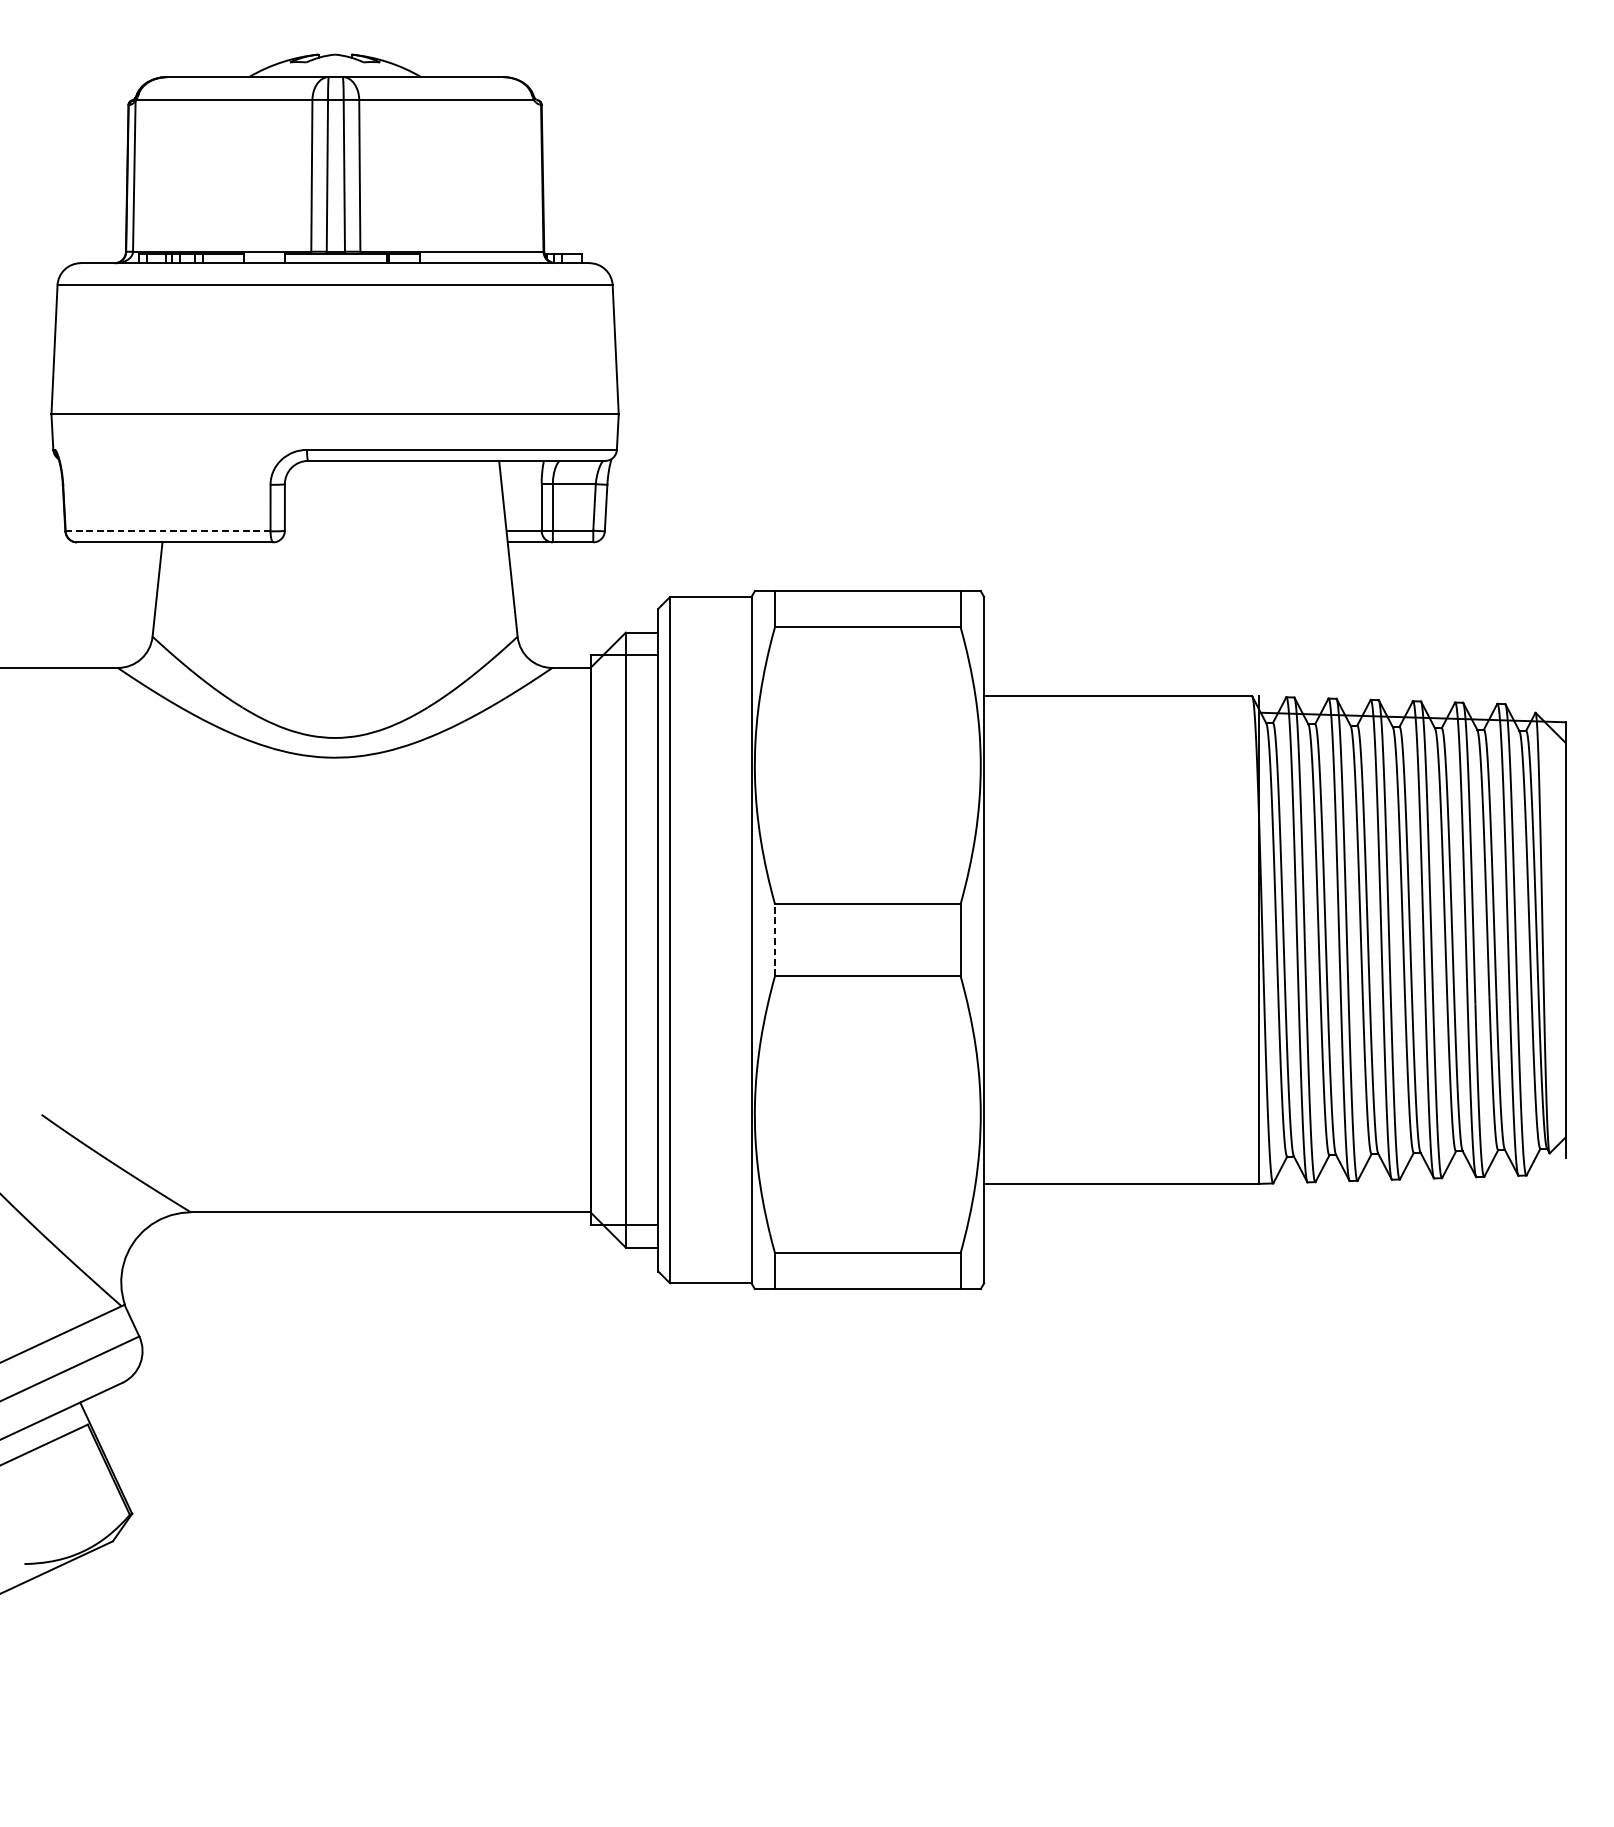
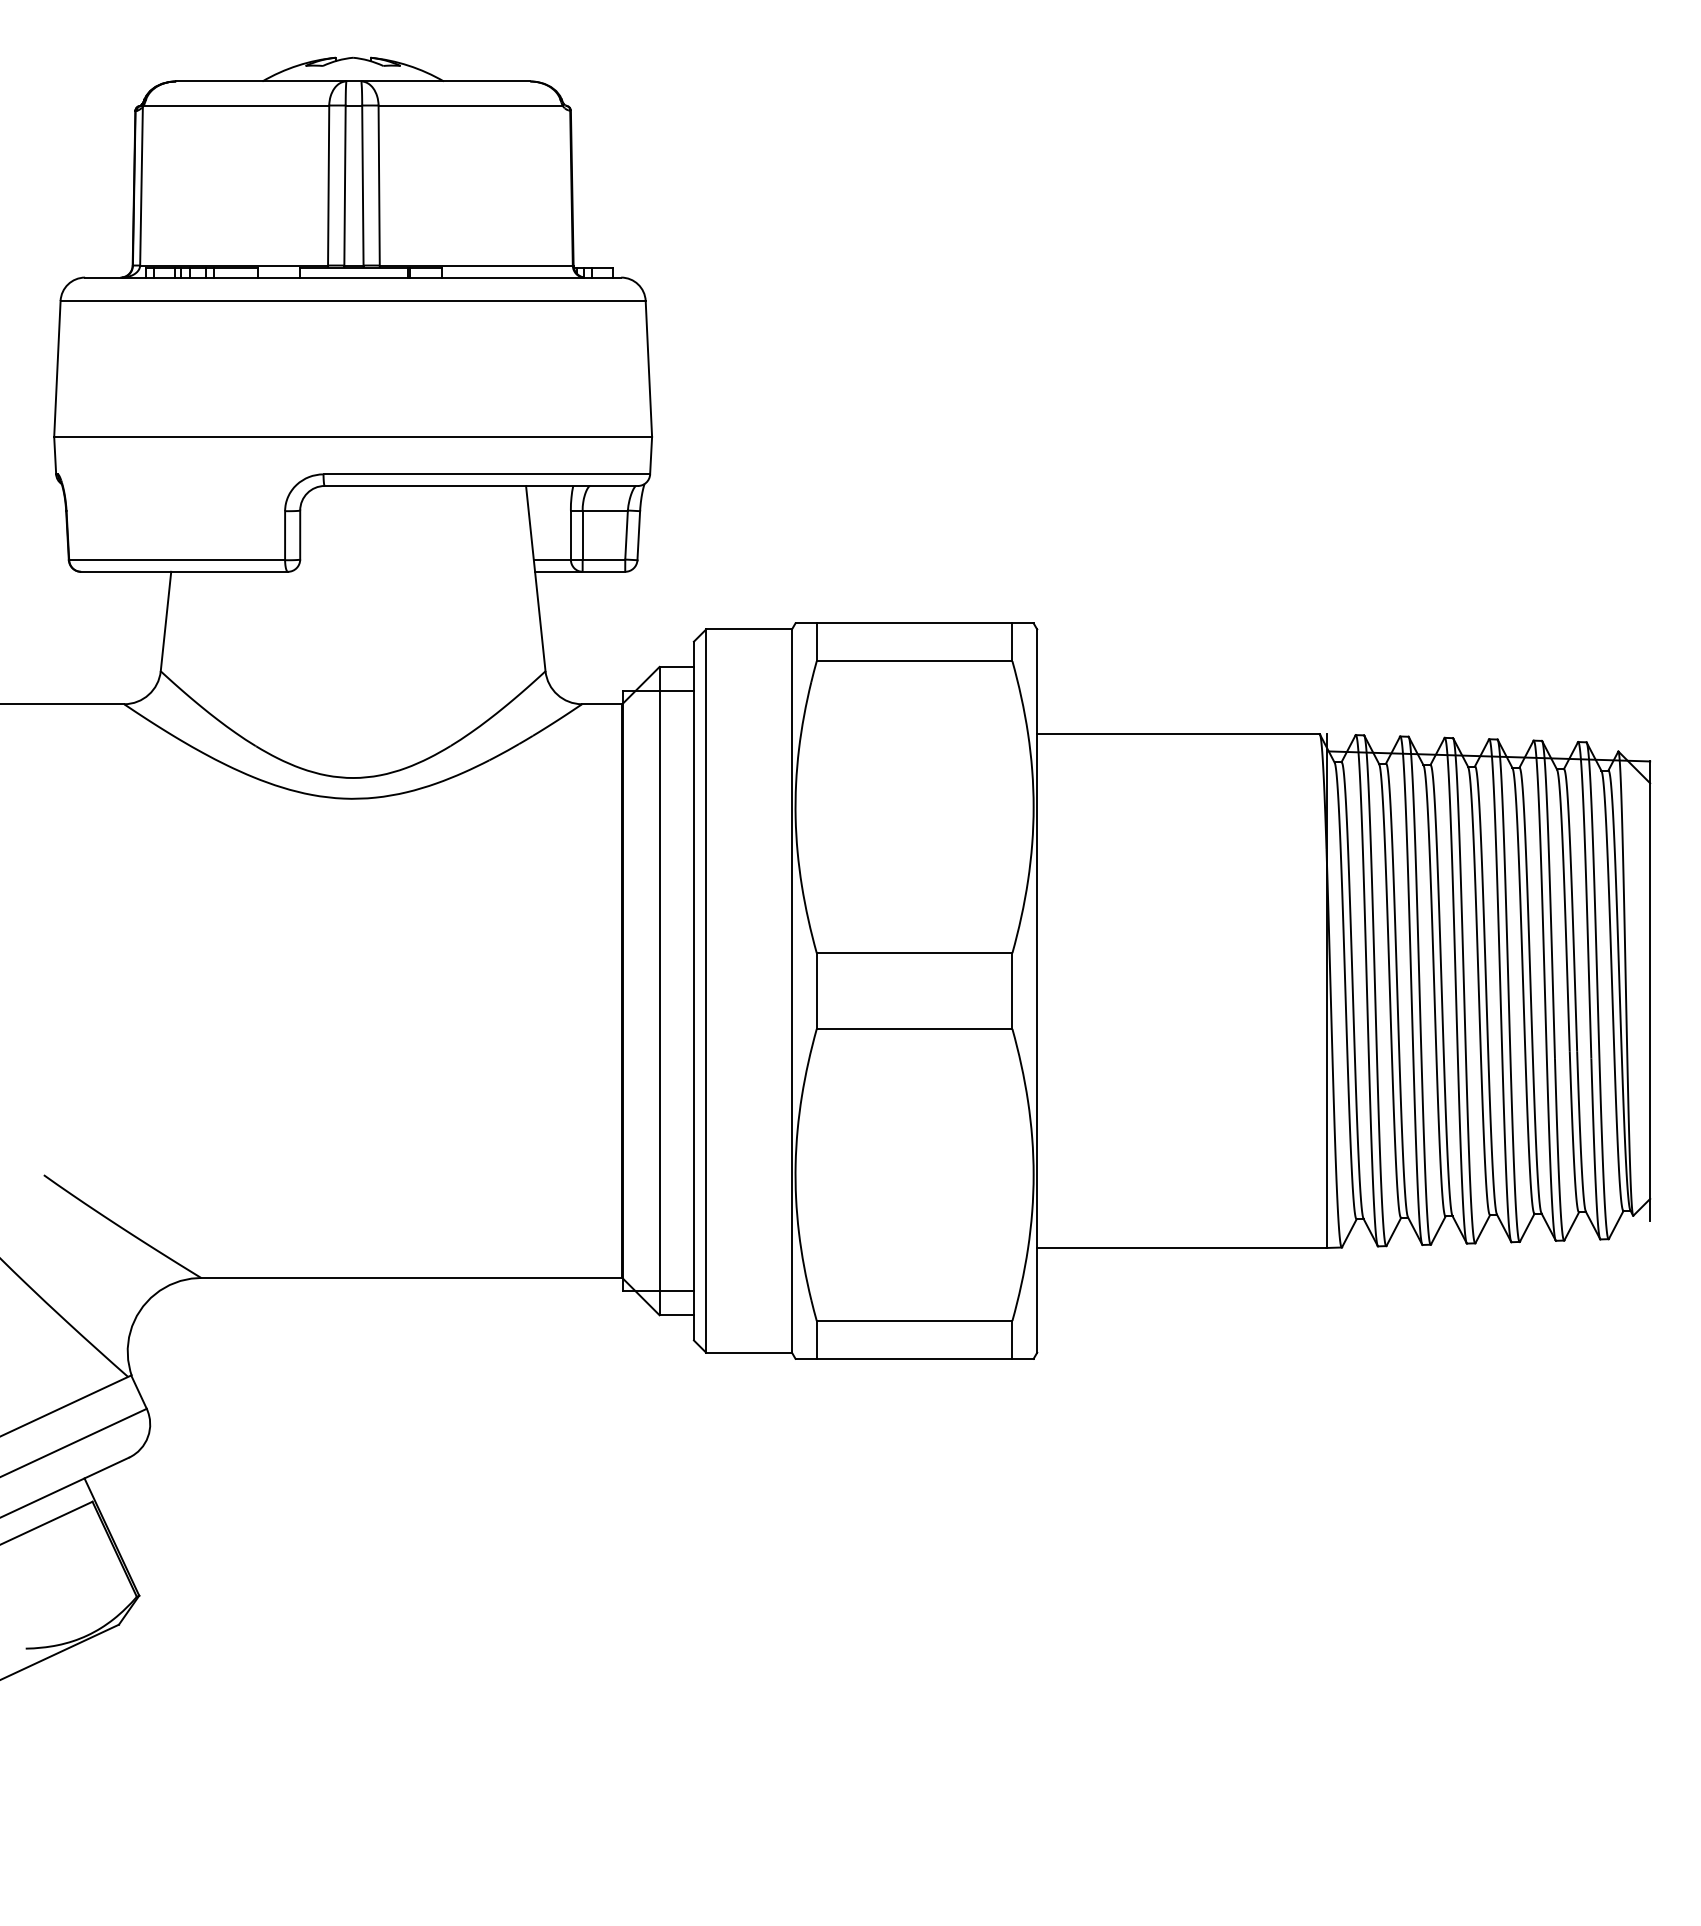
line: (168, 531) -> (177, 560), dashed -> solid
line: (774, 940) -> (816, 991), dashed -> solid

